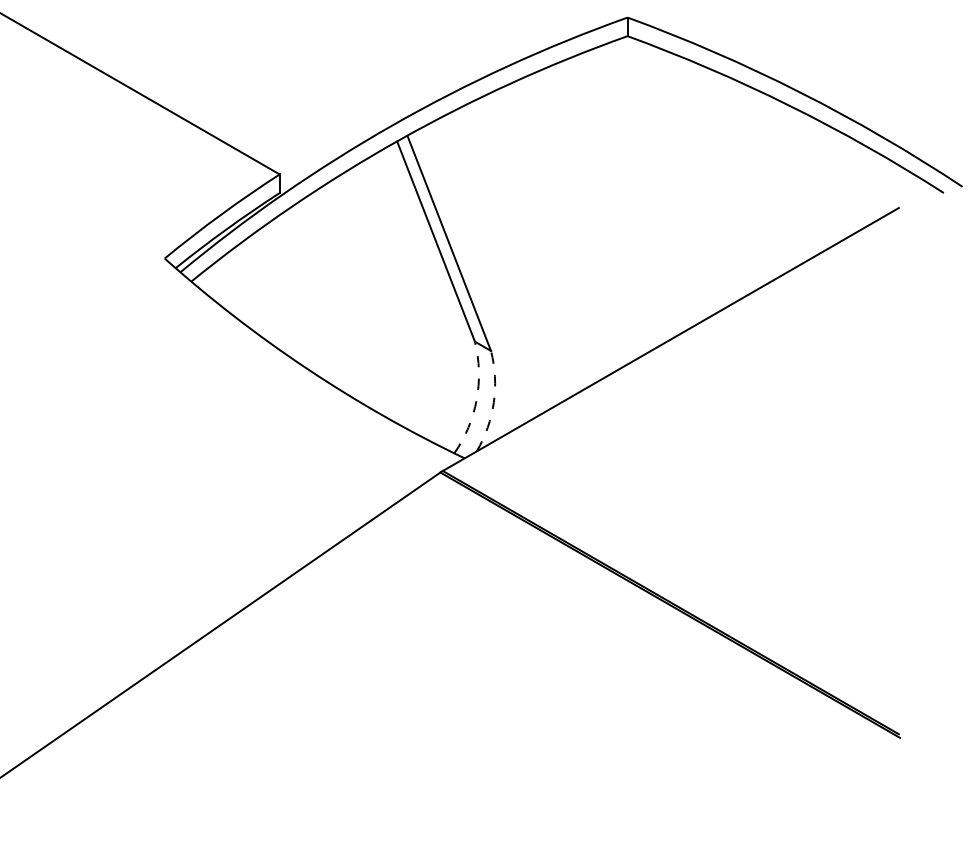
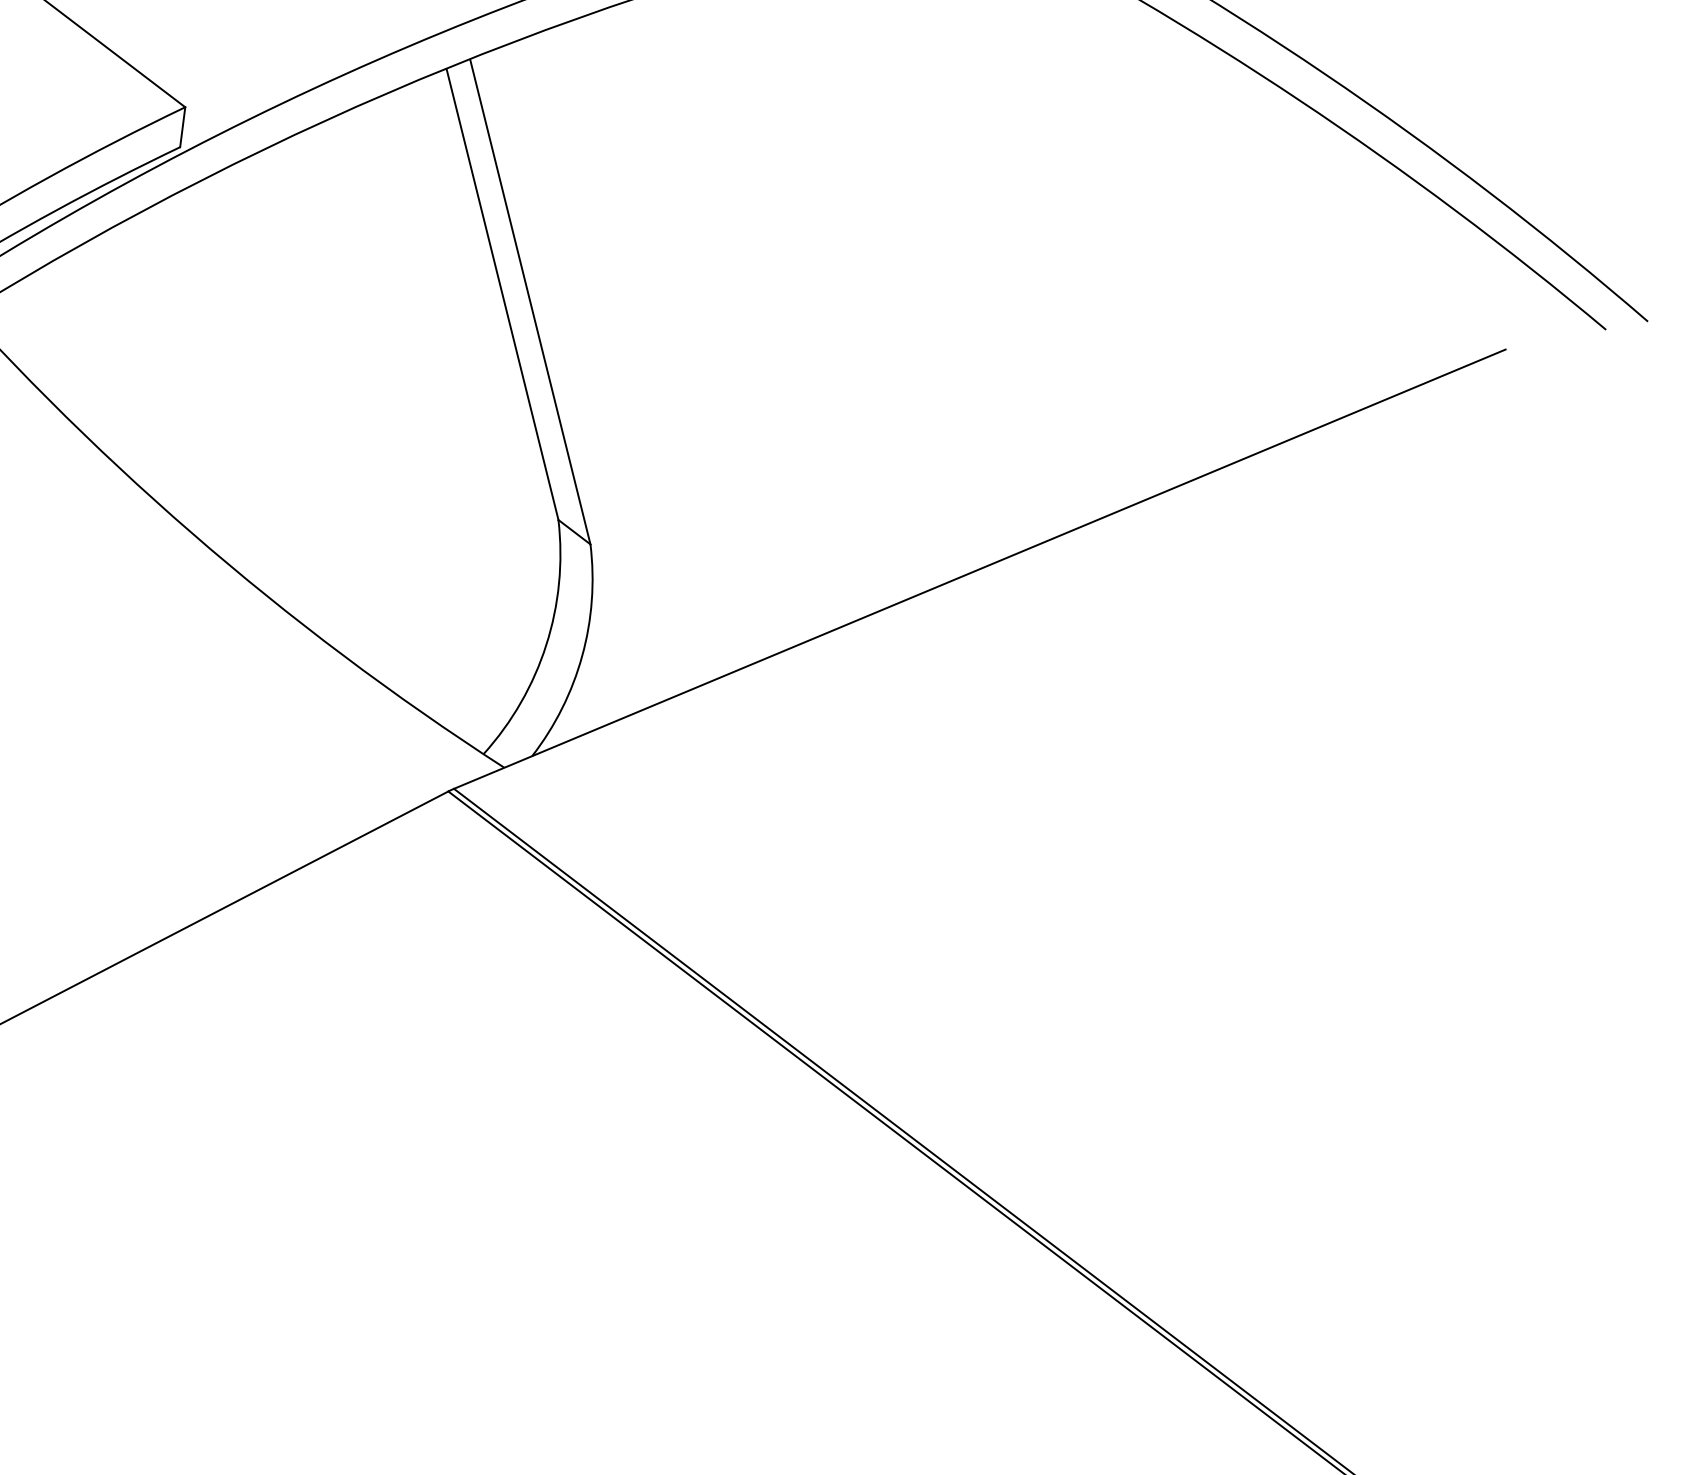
arc: (476, 399) -> (545, 644), dashed -> solid
arc: (493, 402) -> (581, 655), dashed -> solid

